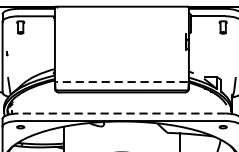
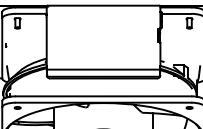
line: (121, 81) -> (103, 69), dashed -> solid
line: (121, 113) -> (103, 96), dashed -> solid

